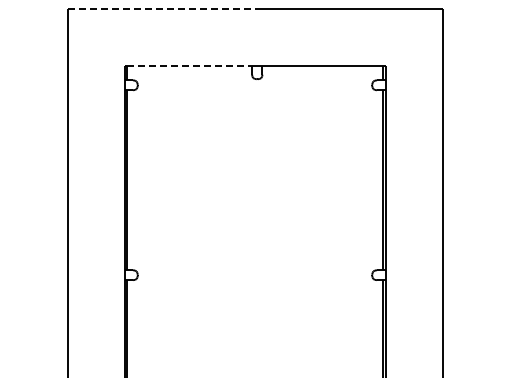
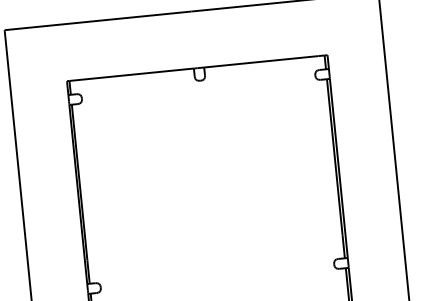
line: (161, 9) -> (98, 20), dashed -> solid
line: (189, 66) -> (131, 74), dashed -> solid

